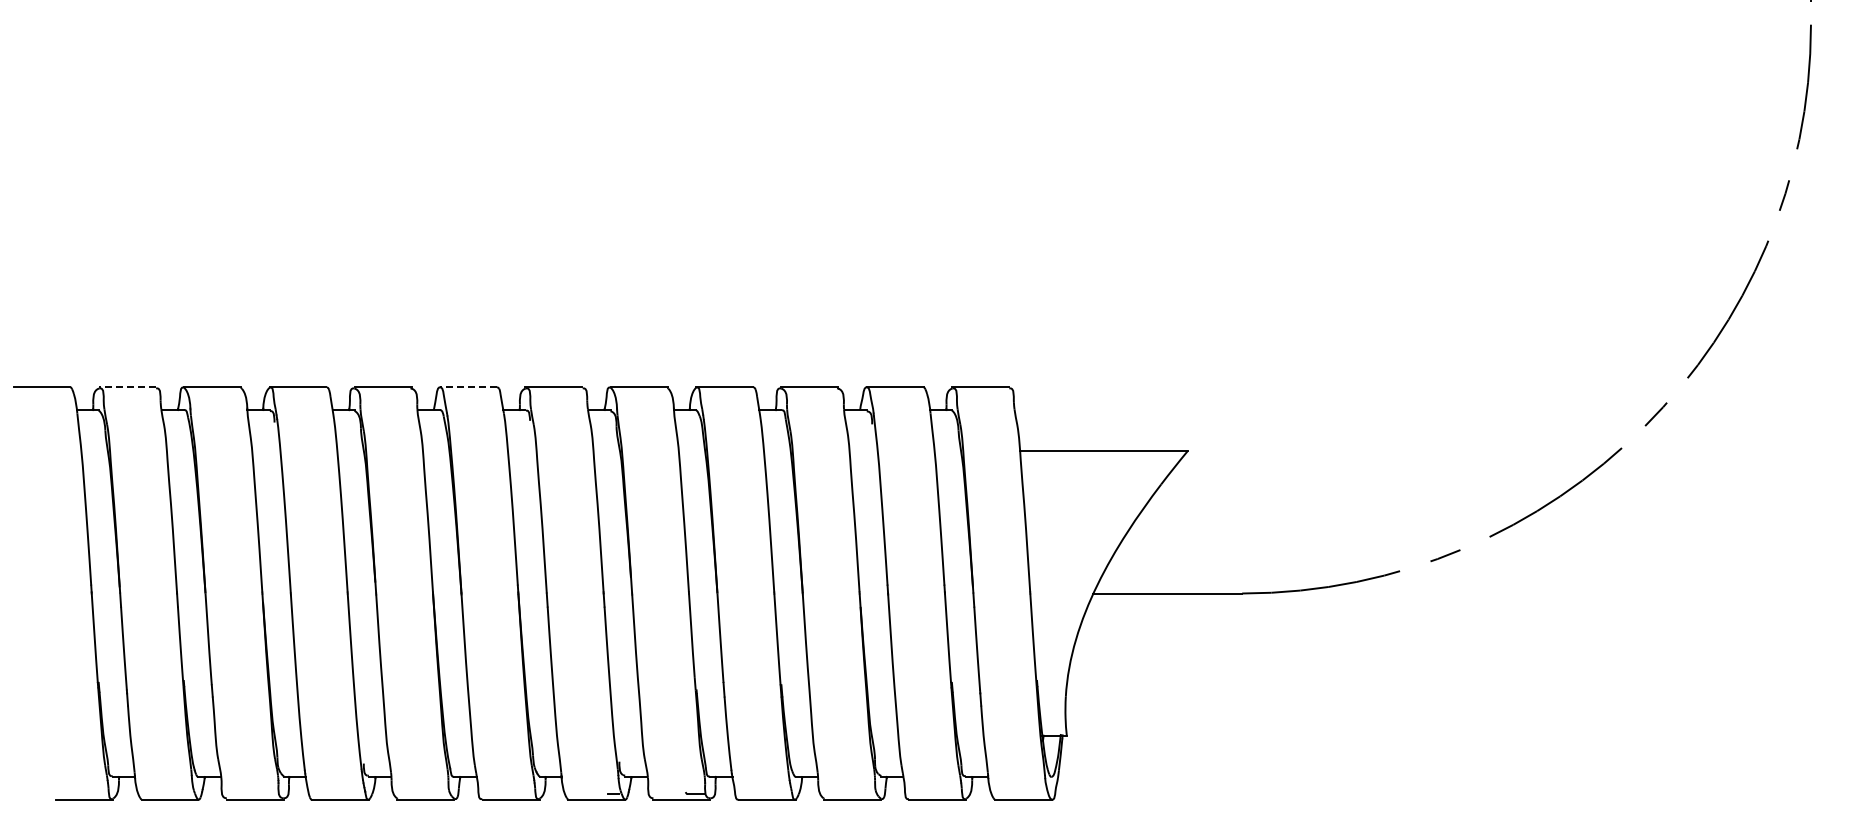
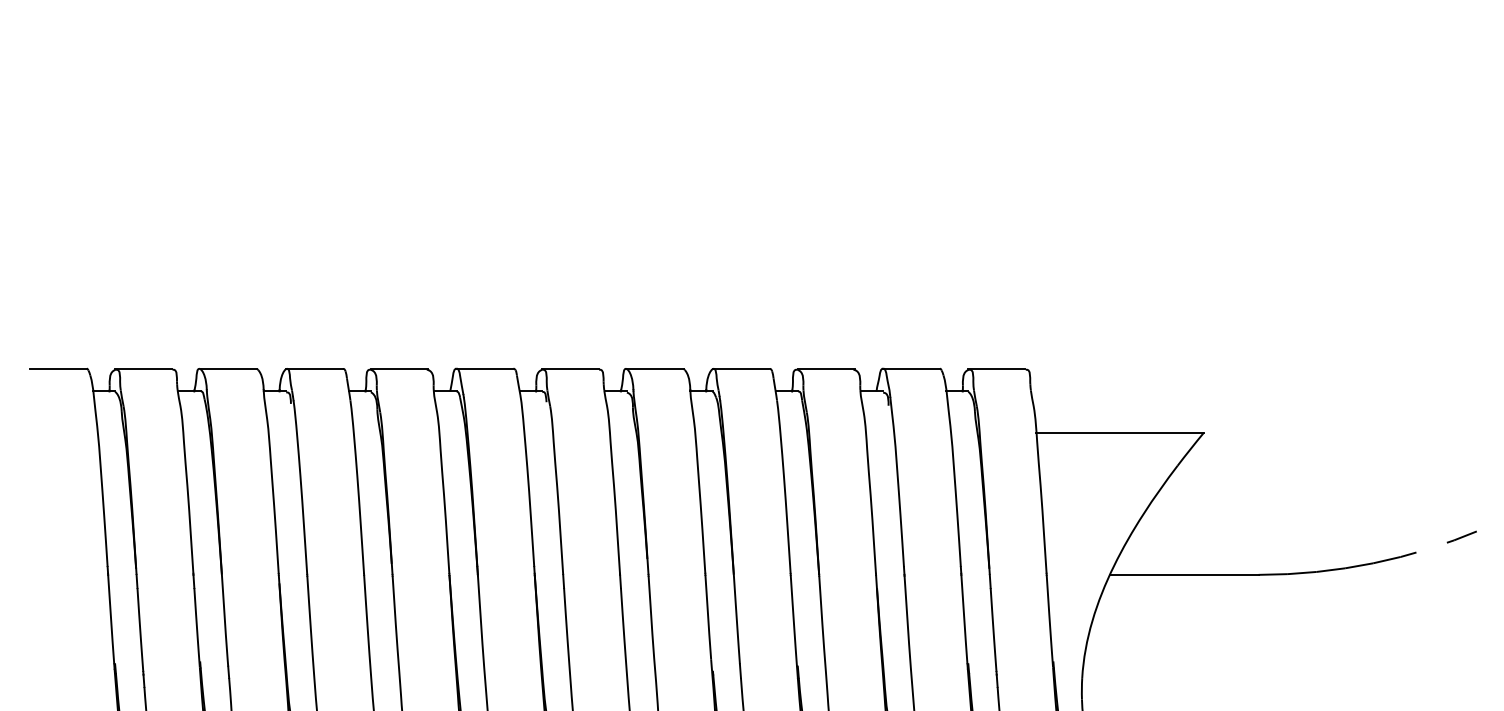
line: (126, 387) -> (142, 368), dashed -> solid
line: (468, 387) -> (484, 368), dashed -> solid

